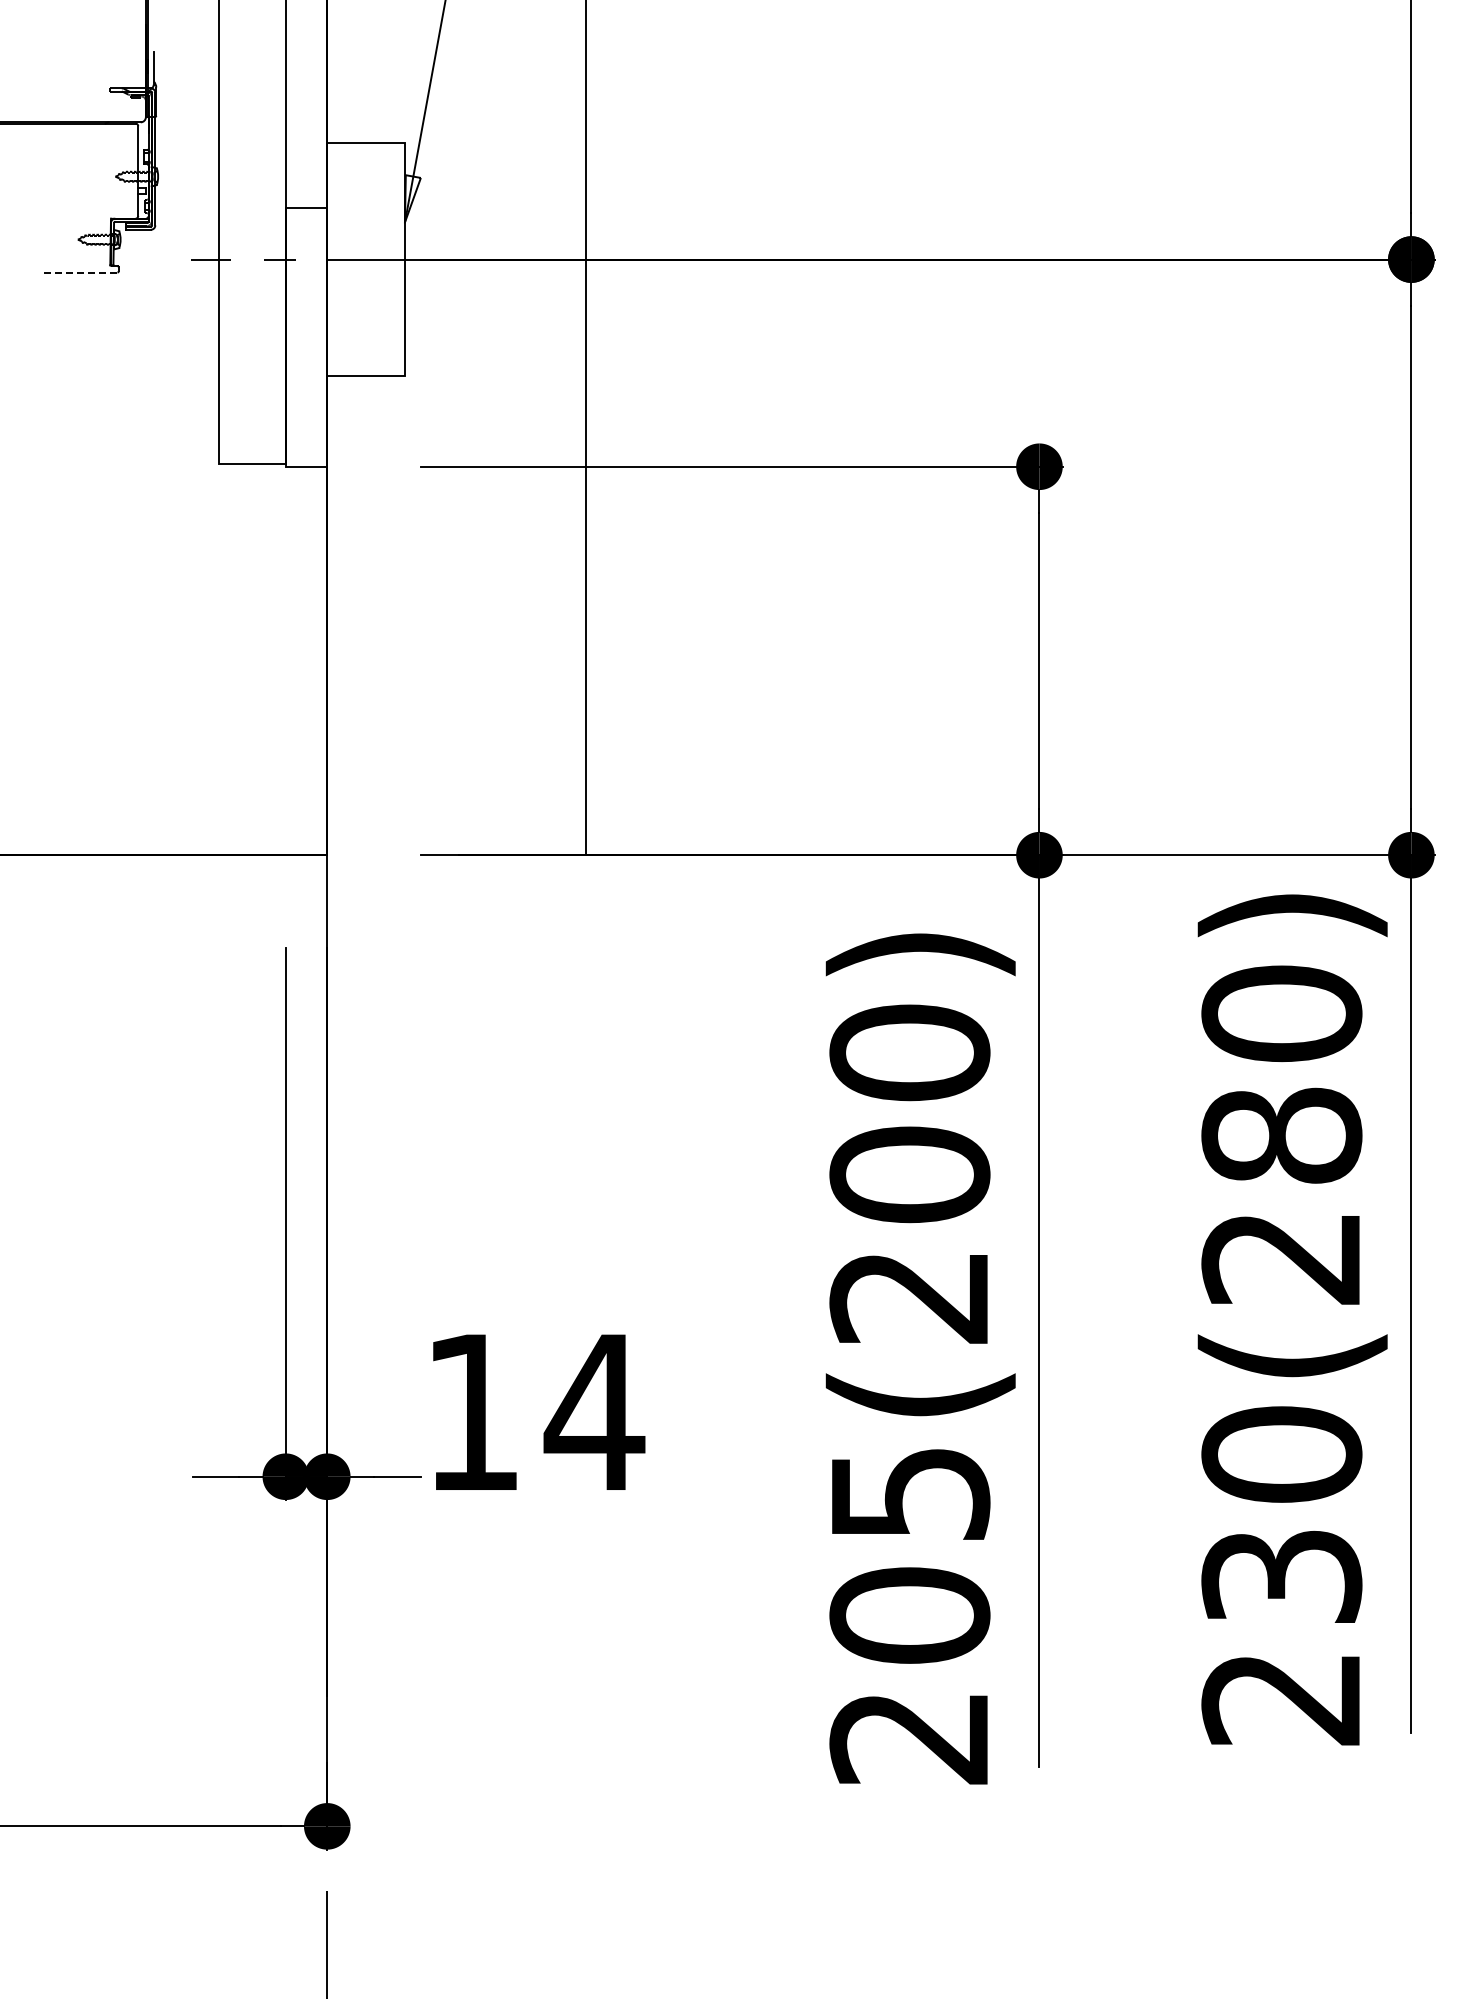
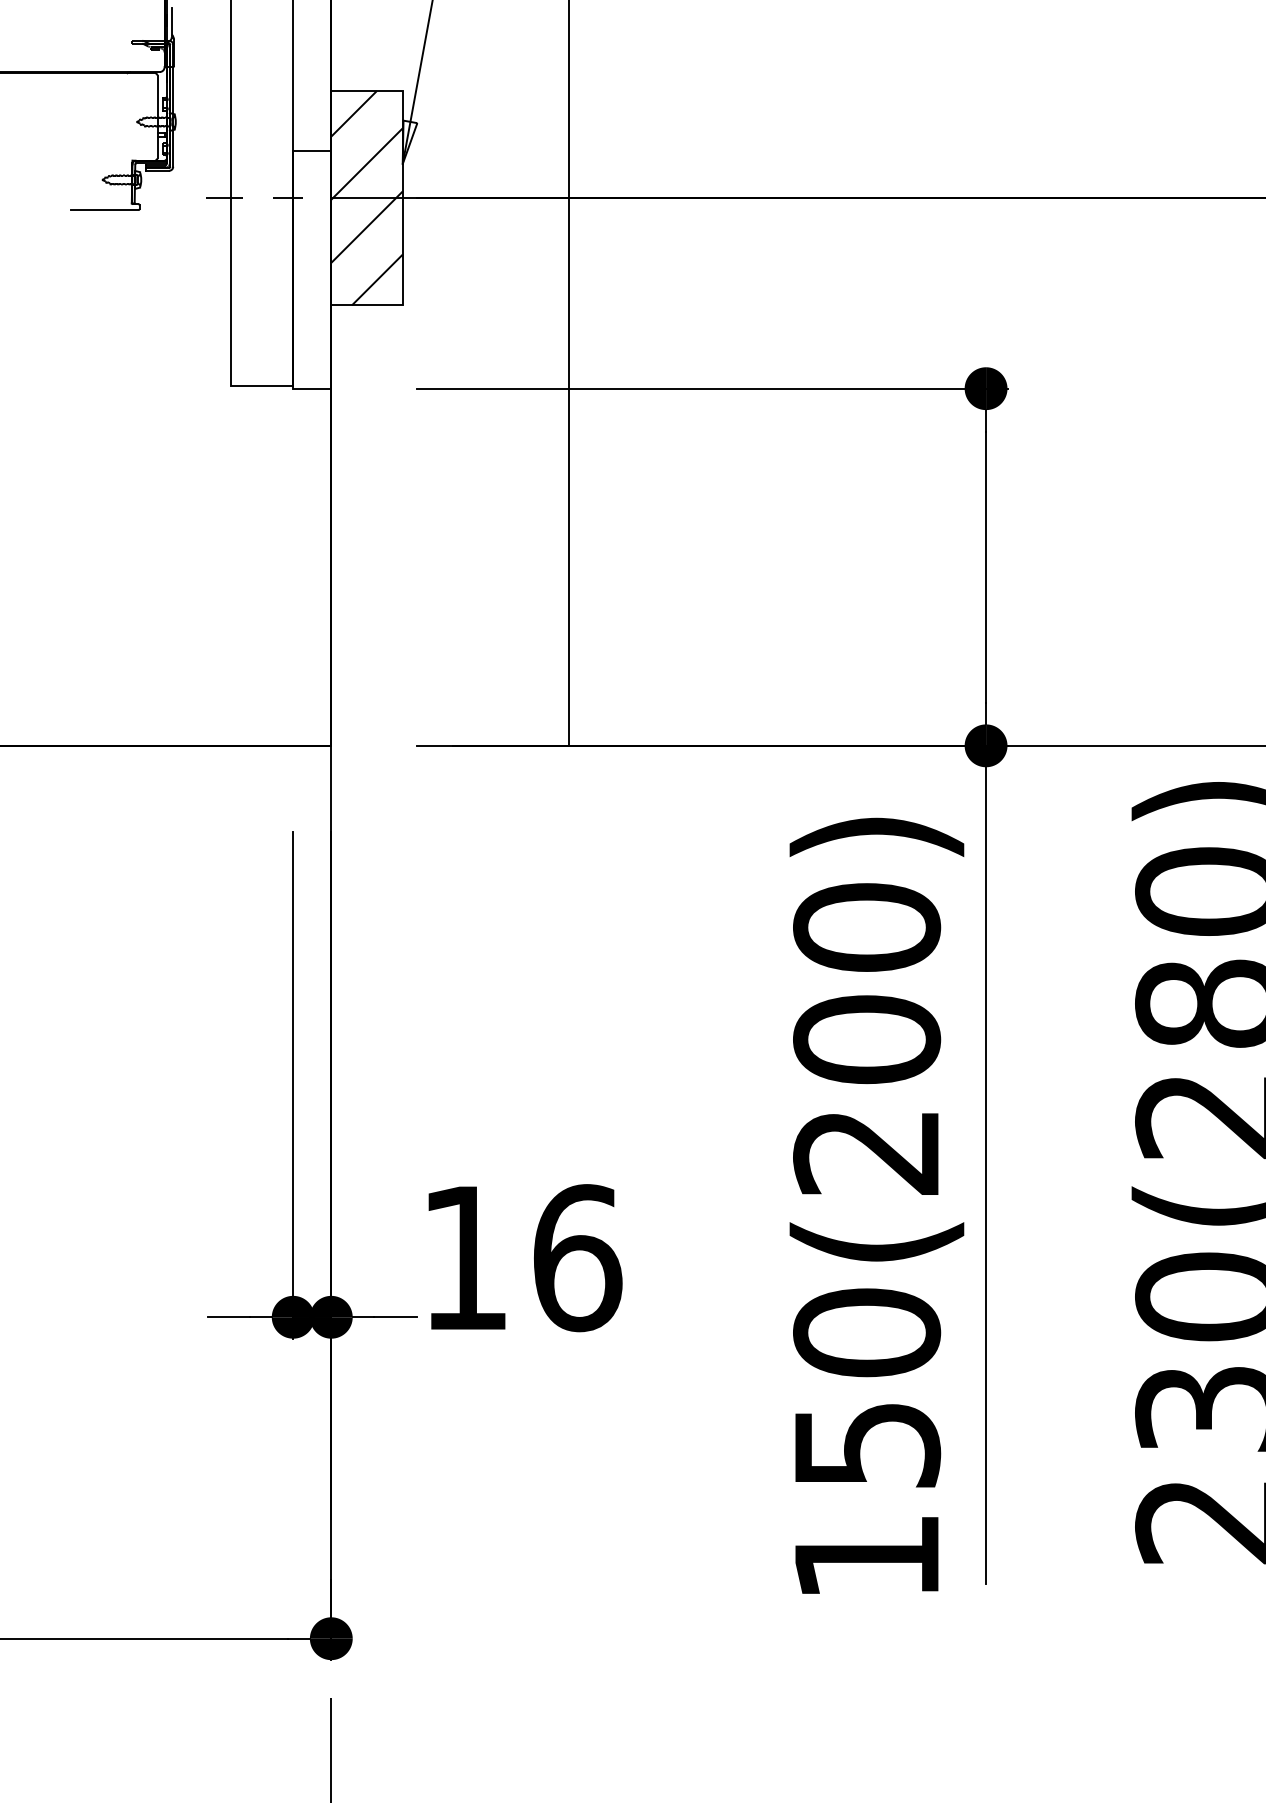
hatch: (365, 259) -> (366, 198), added
line: (80, 272) -> (104, 210), dashed -> solid
text: (594, 1411) -> (576, 1257), 14 -> 16
text: (909, 1614) -> (866, 1443), 205(200) -> 150(200)

